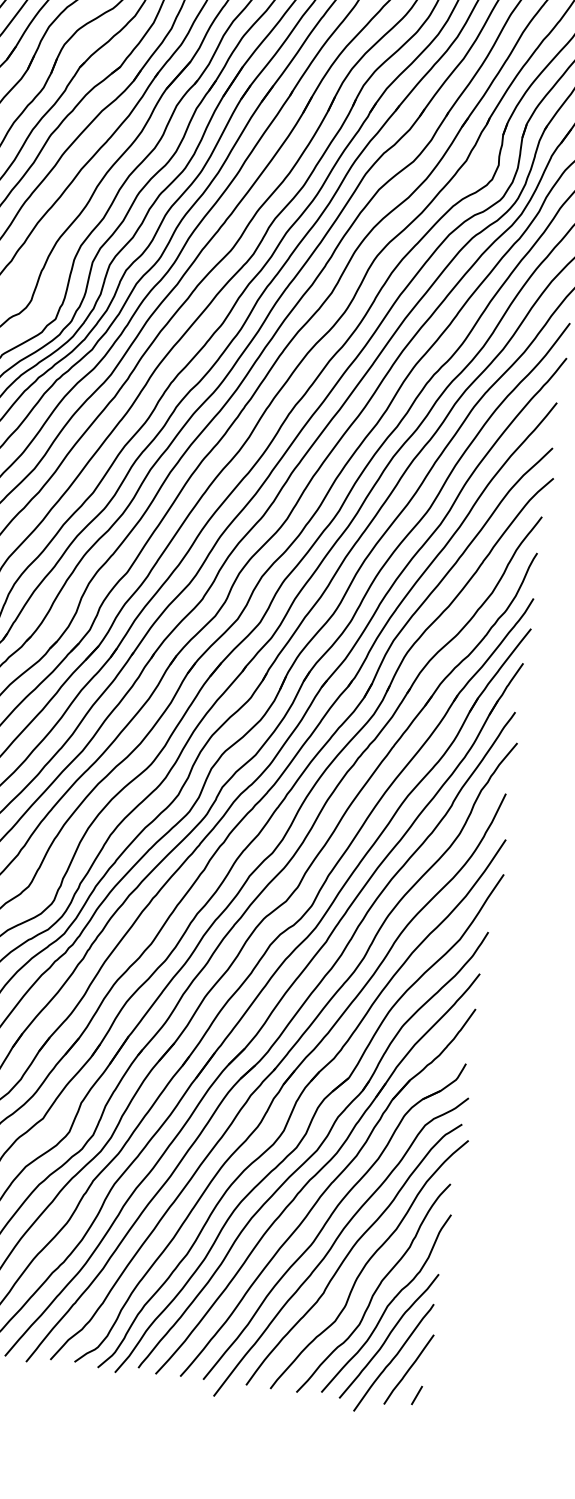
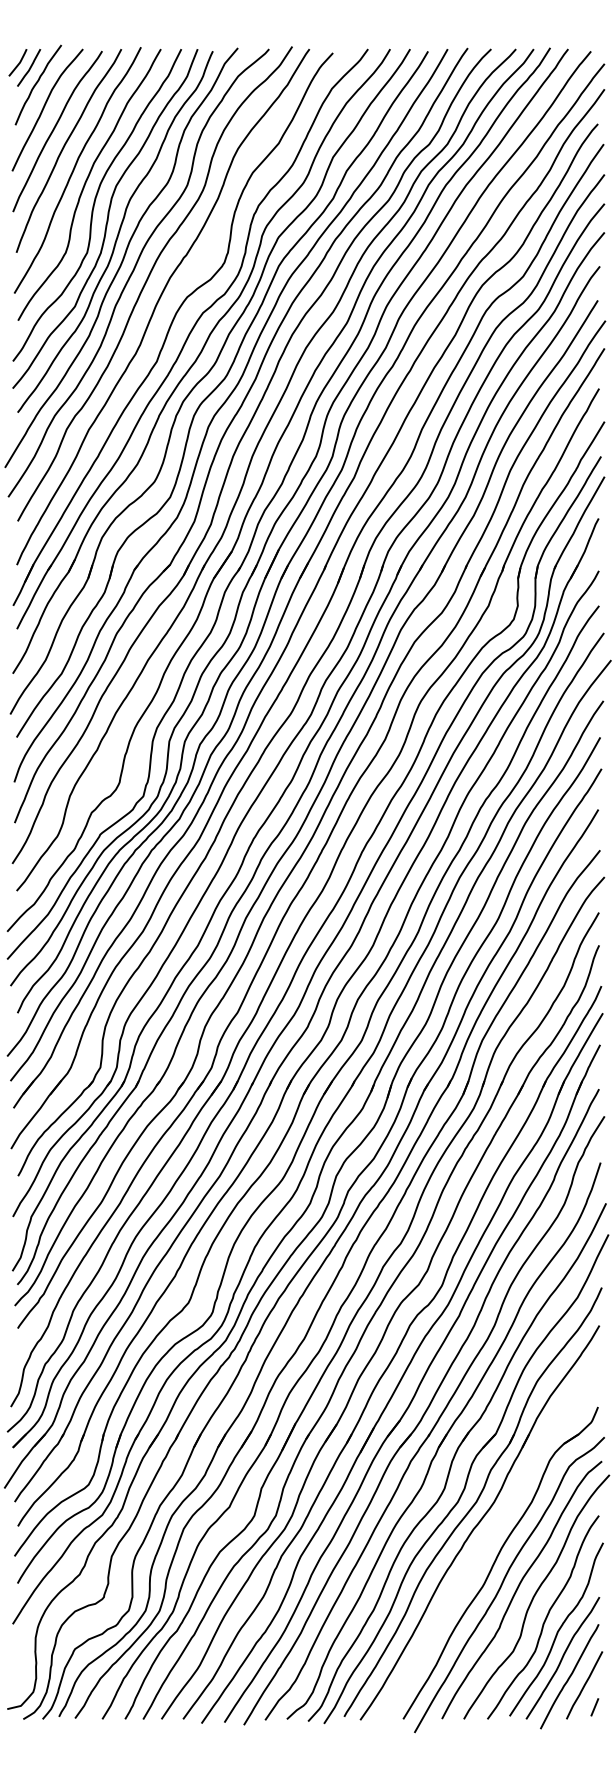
part: (328, 1193) -> (491, 1538), removed

